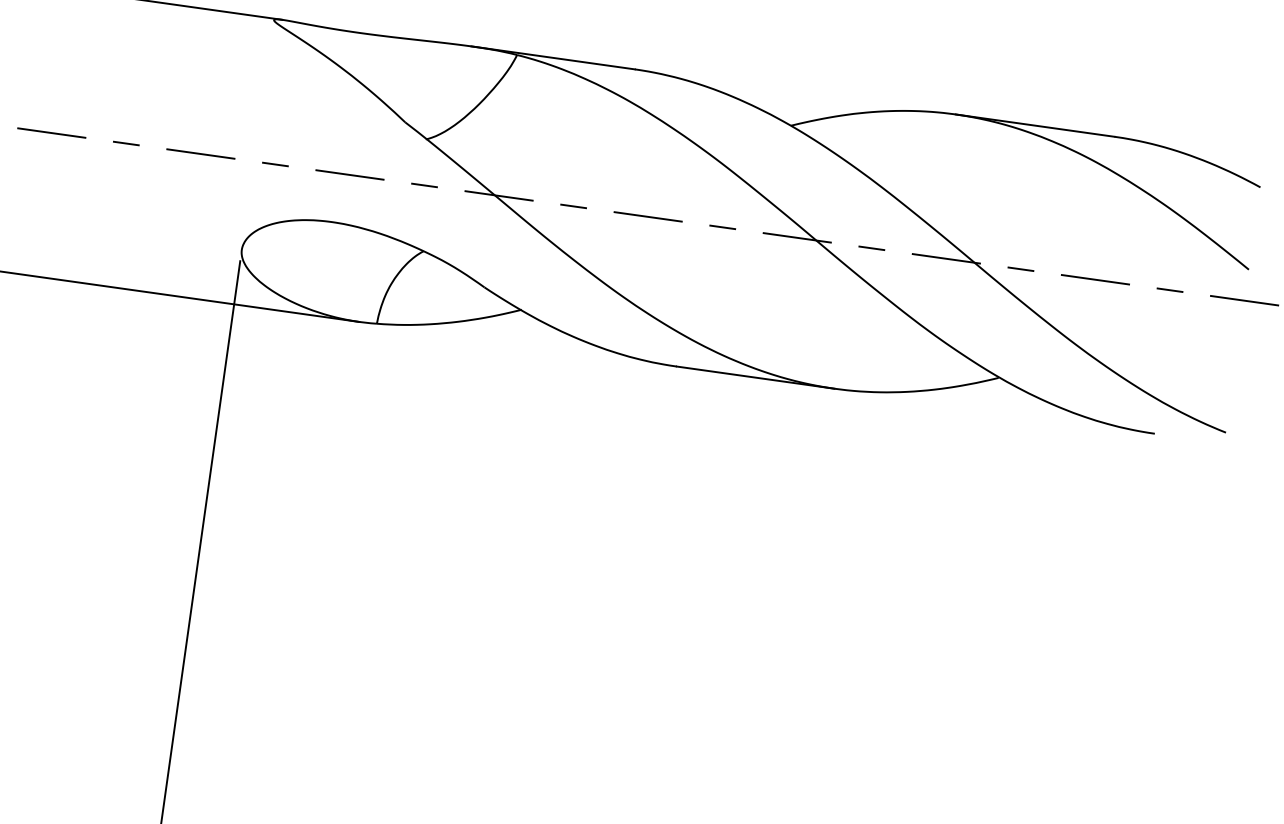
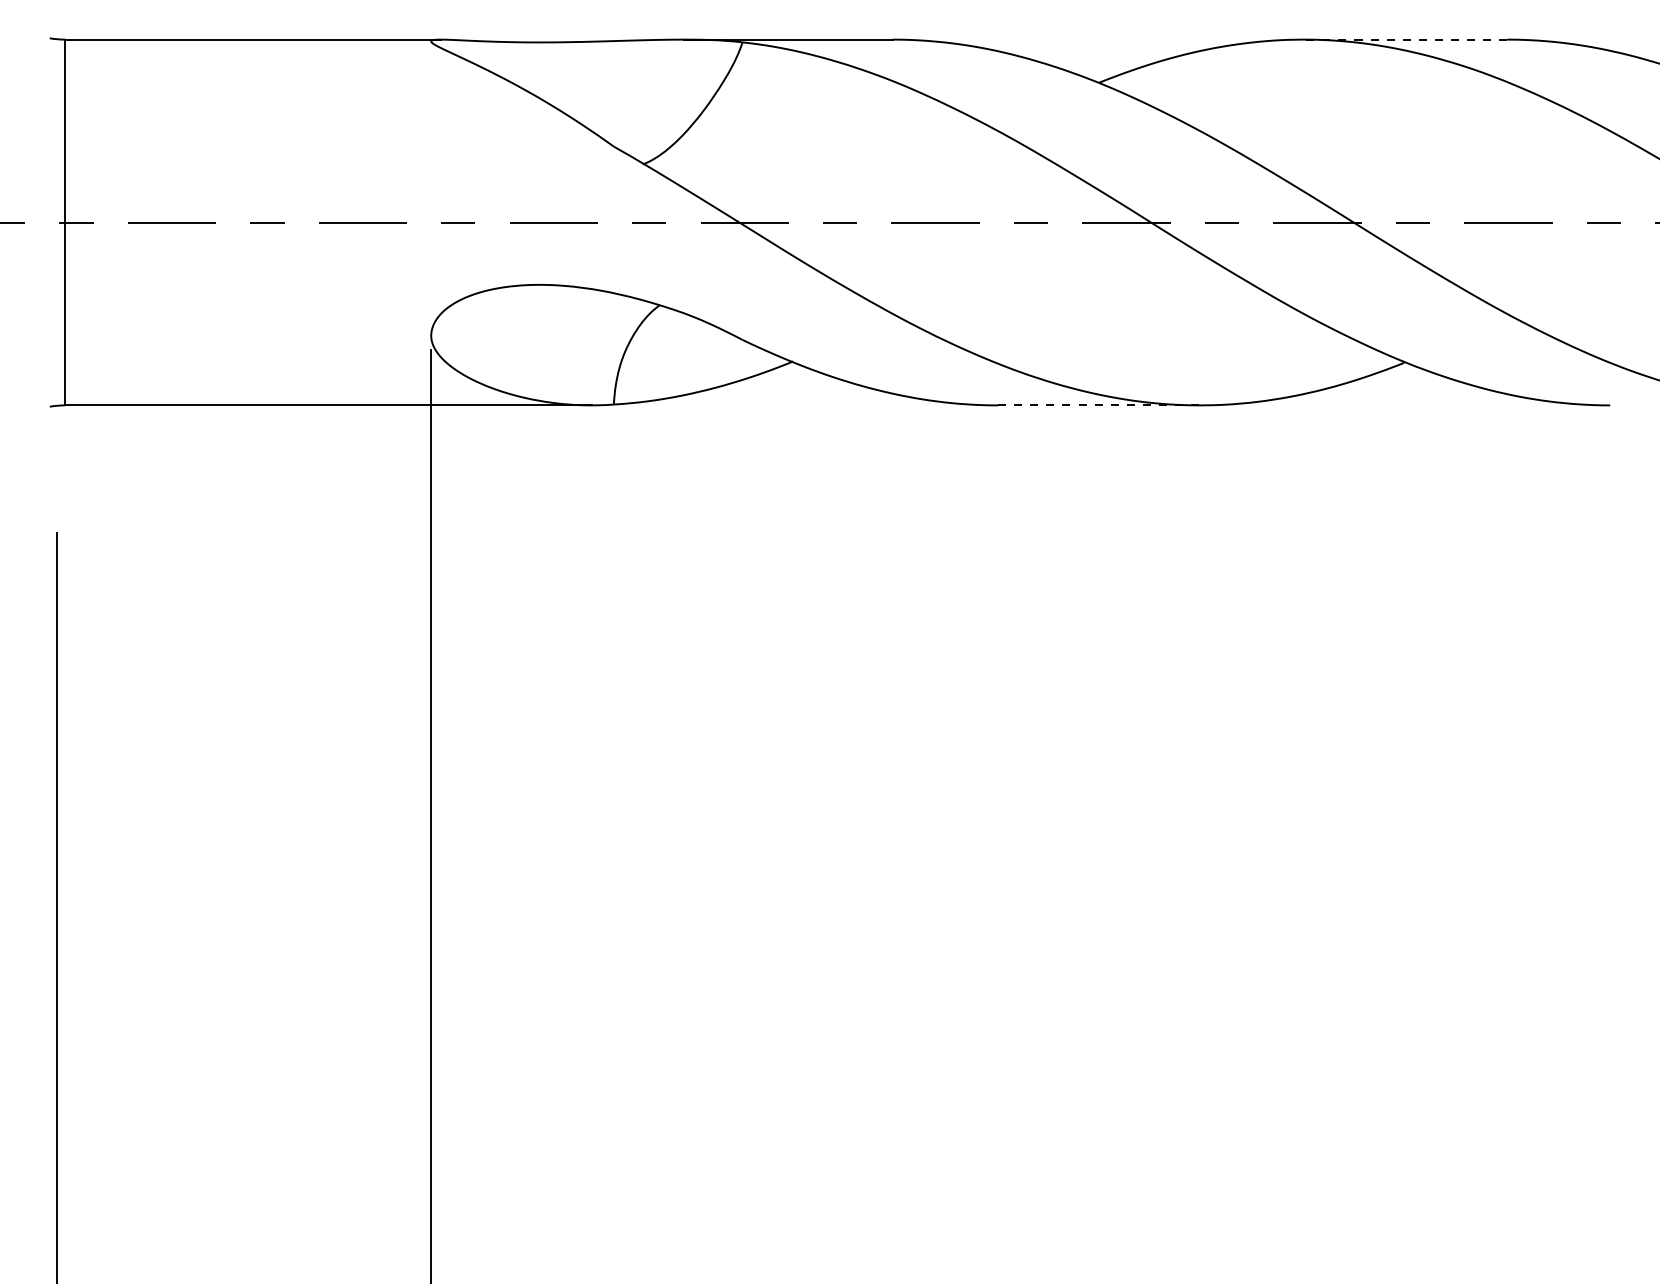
line: (1035, 125) -> (1405, 39), solid -> dashed
line: (756, 377) -> (1099, 405), solid -> dashed

